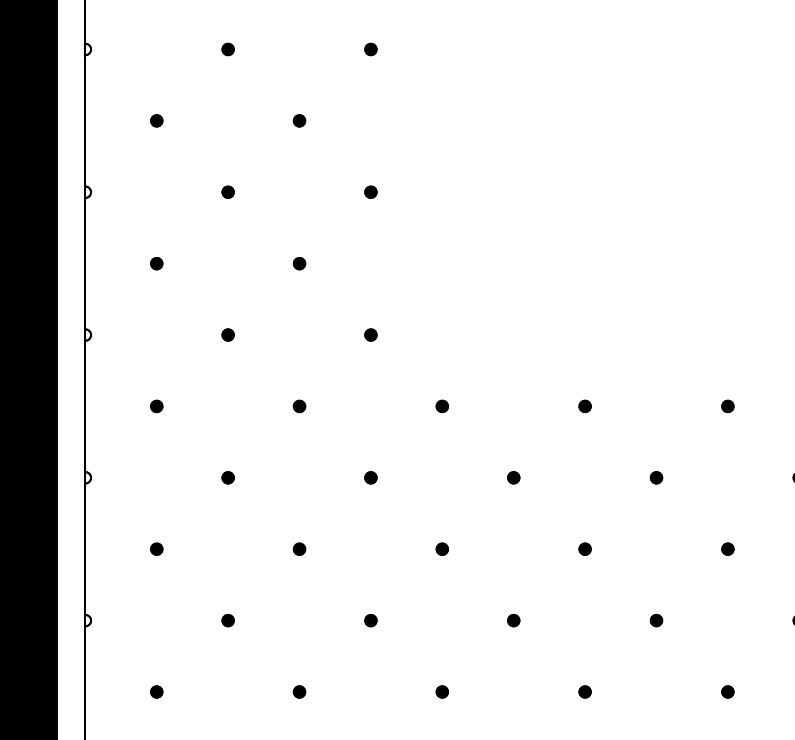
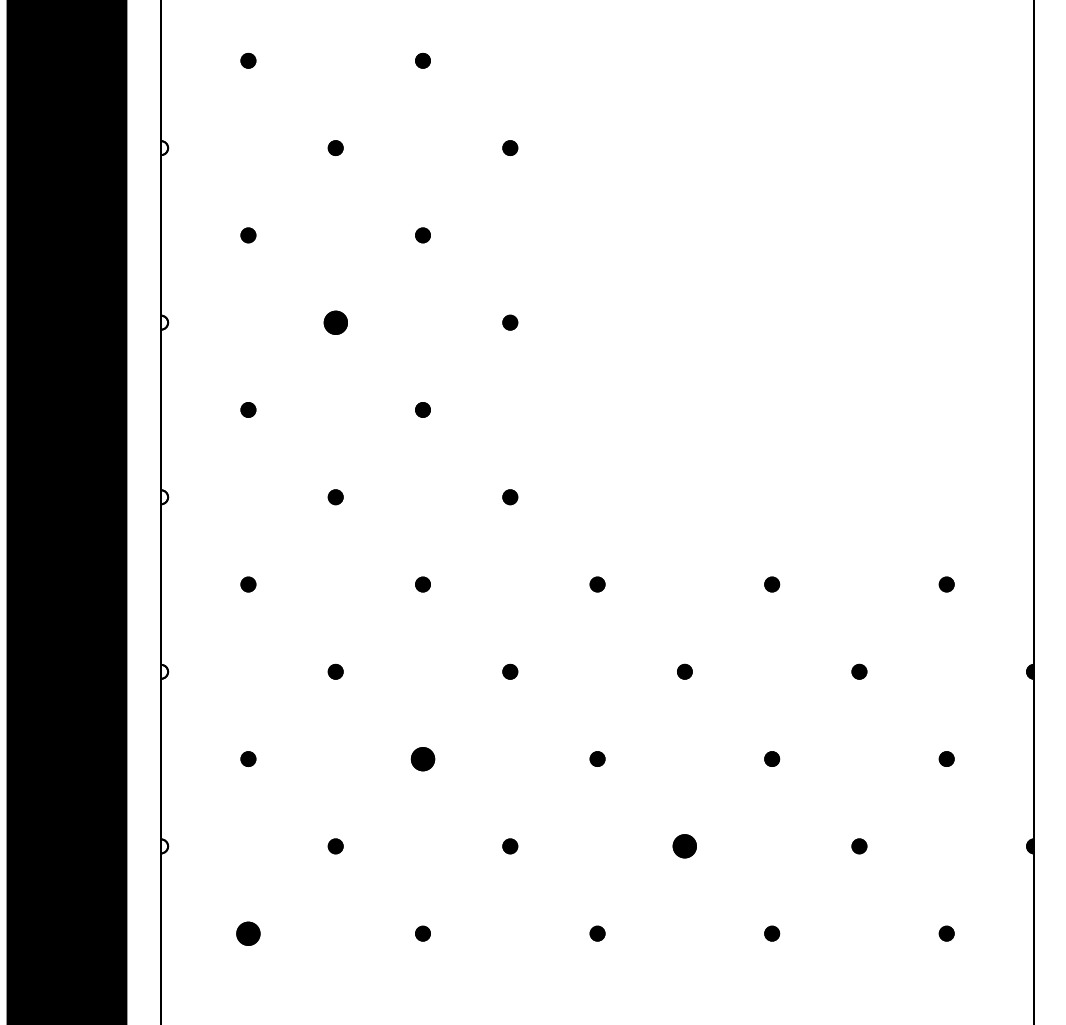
part: (227, 192) -> (335, 322), size x1.6
part: (299, 548) -> (422, 758), size x1.6
part: (513, 620) -> (684, 846), size x1.6
part: (156, 691) -> (248, 933), size x1.6

